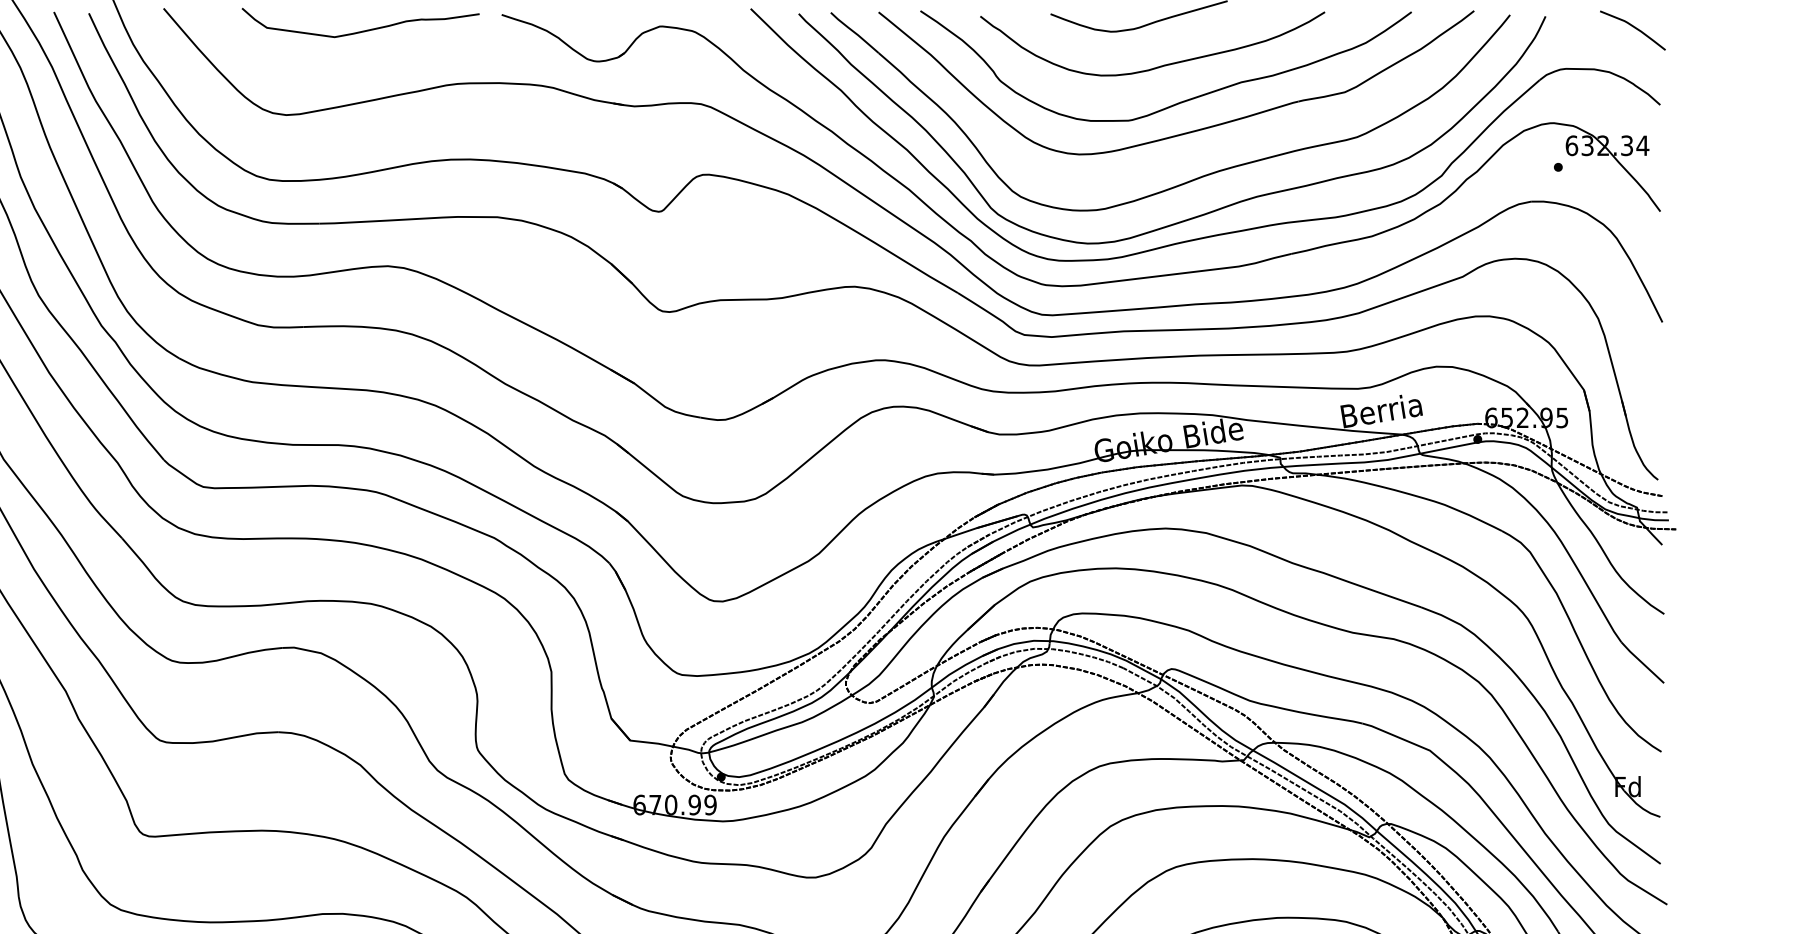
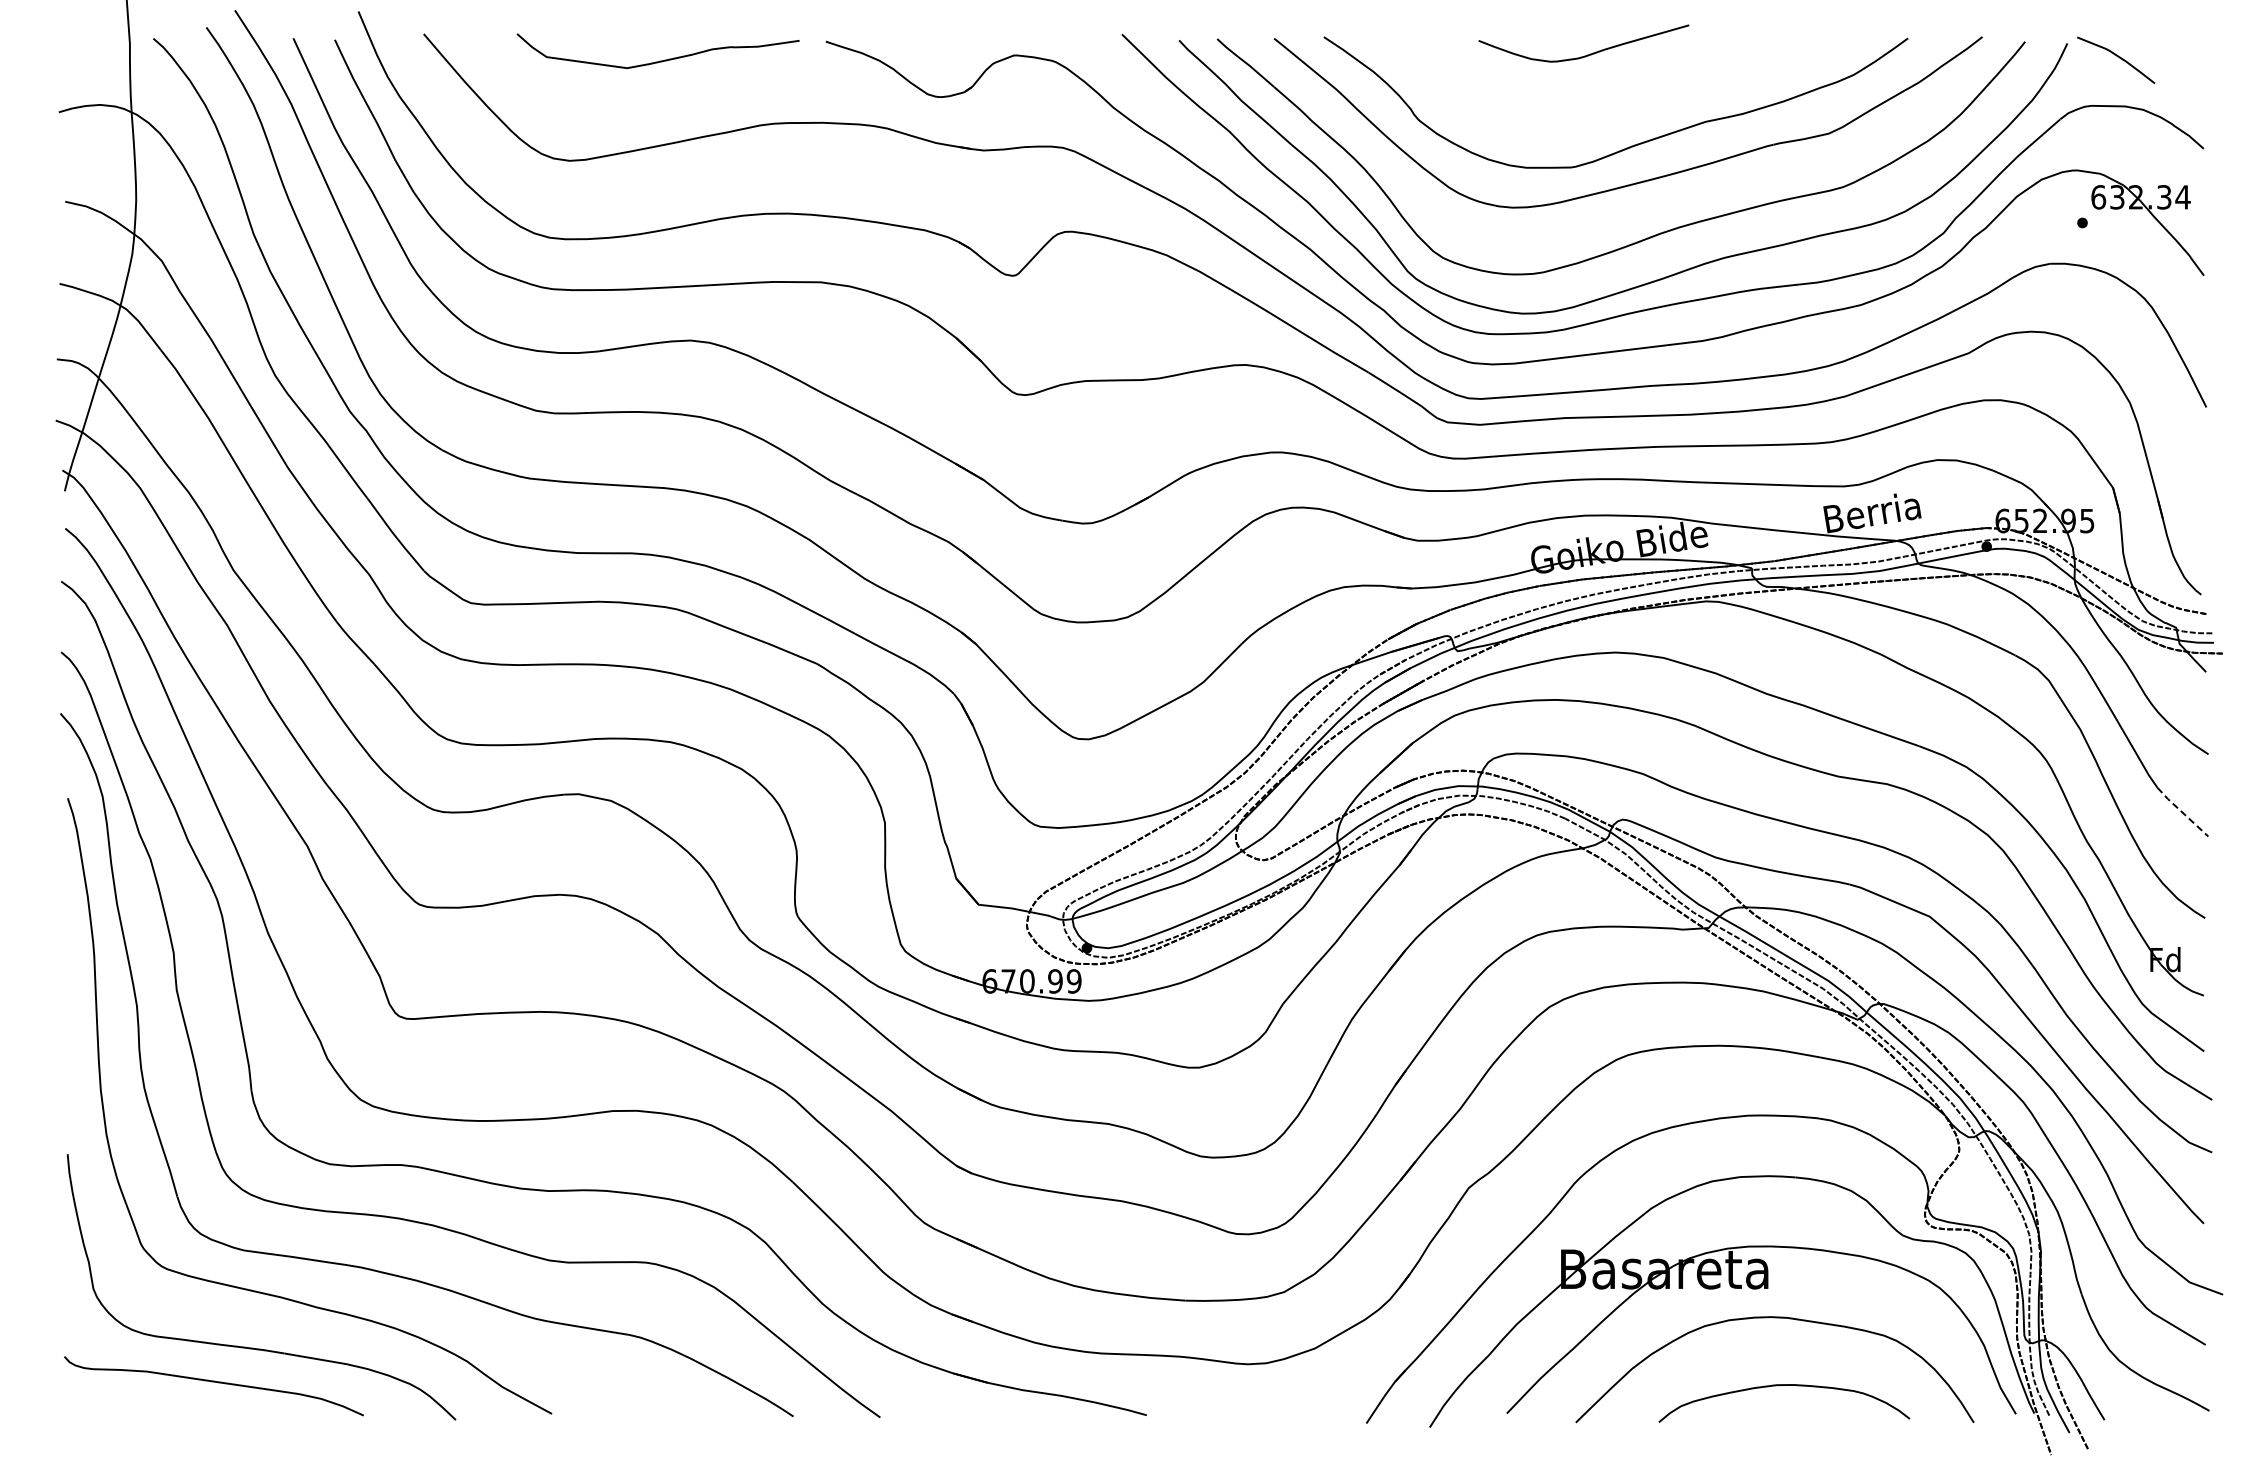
curve: (1633, 28) -> (2117, 57), moved
curve: (1156, 66) -> (1604, 103), removed
line: (1642, 663) -> (2182, 812), solid -> dashed

